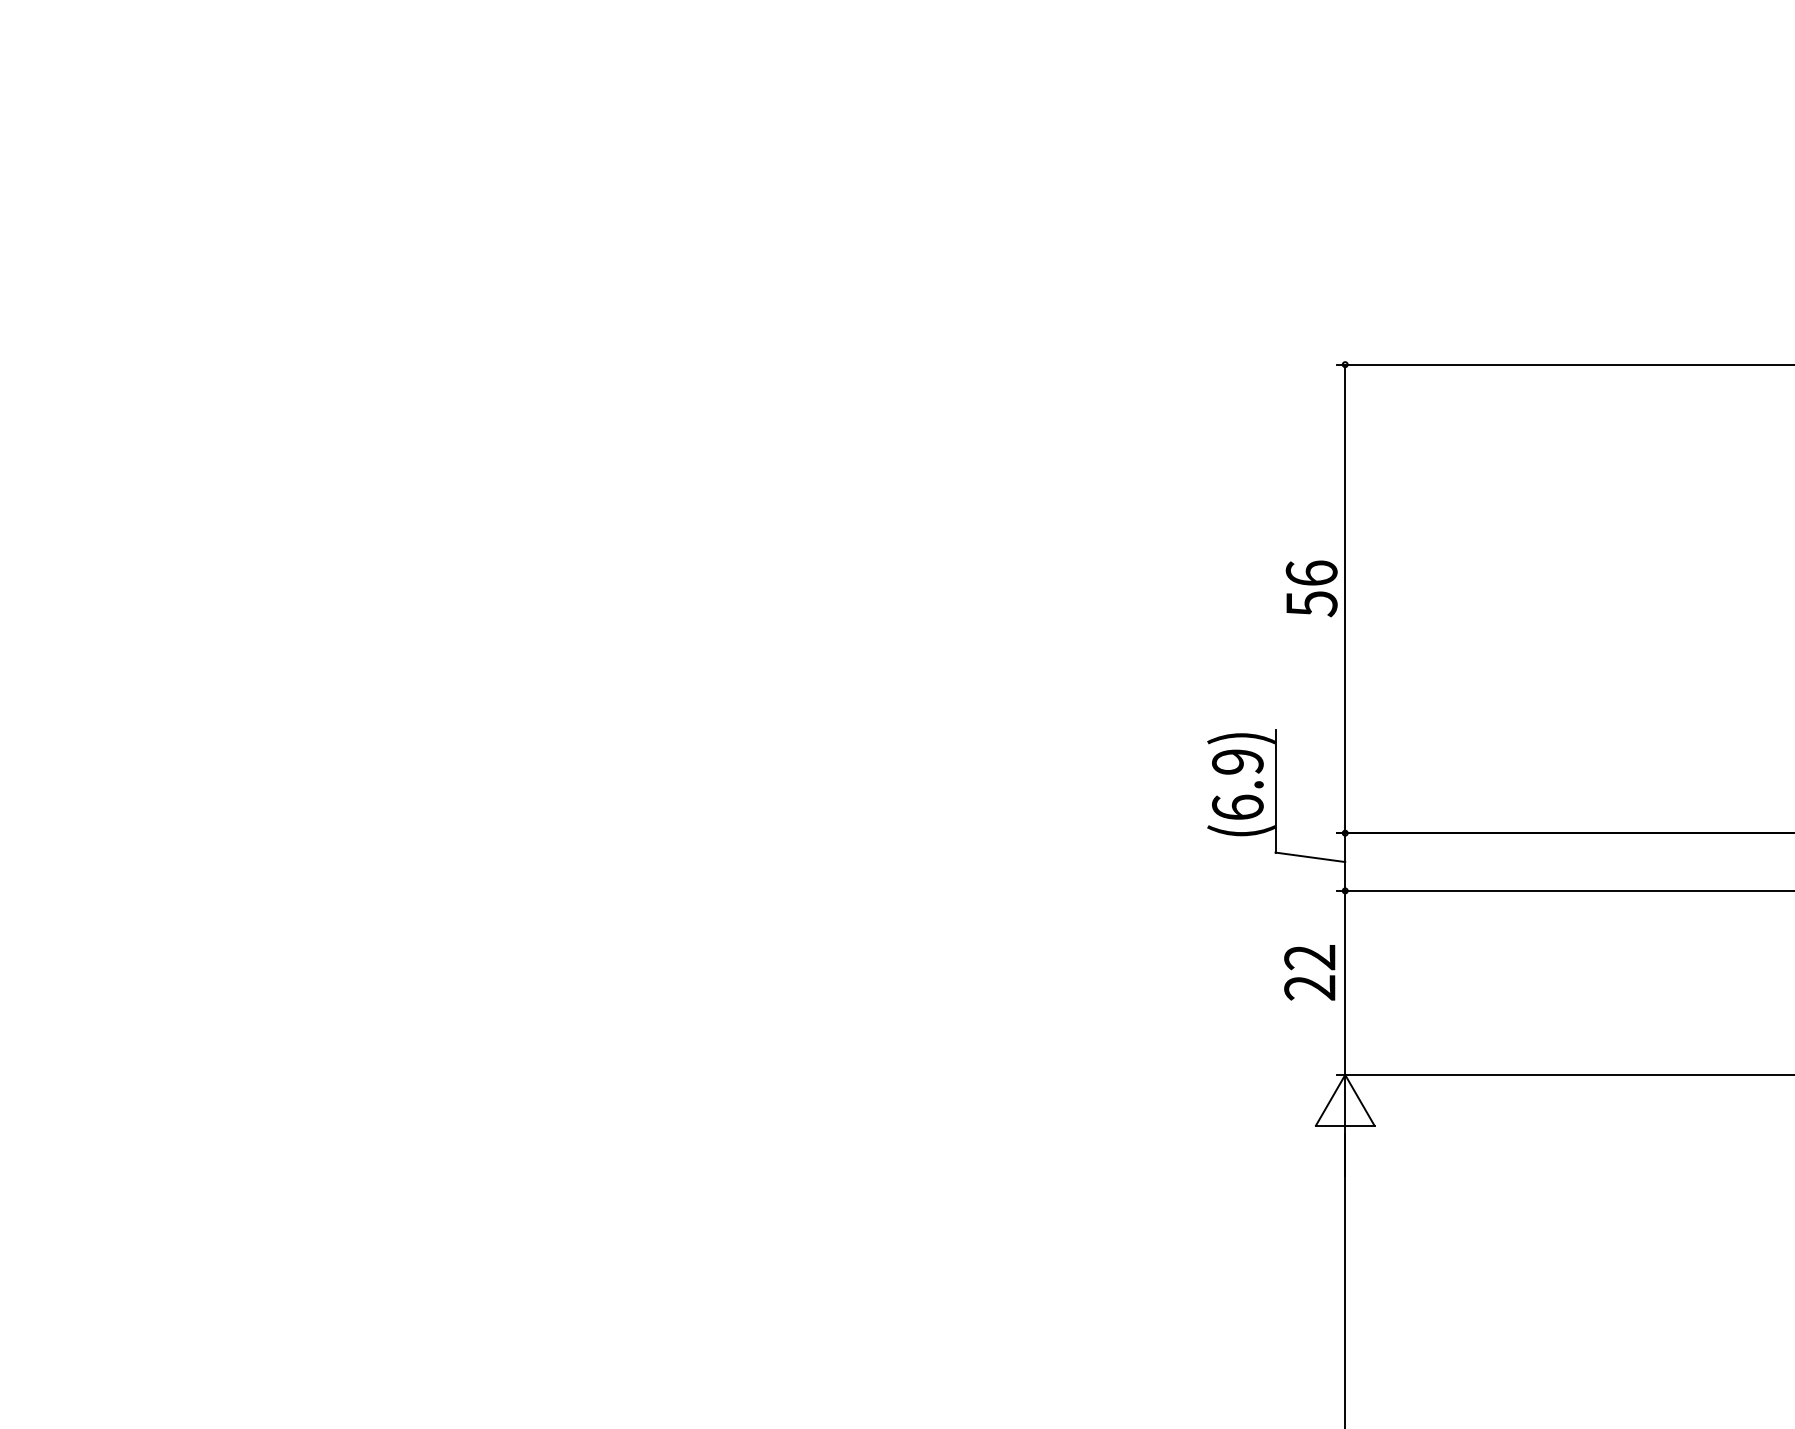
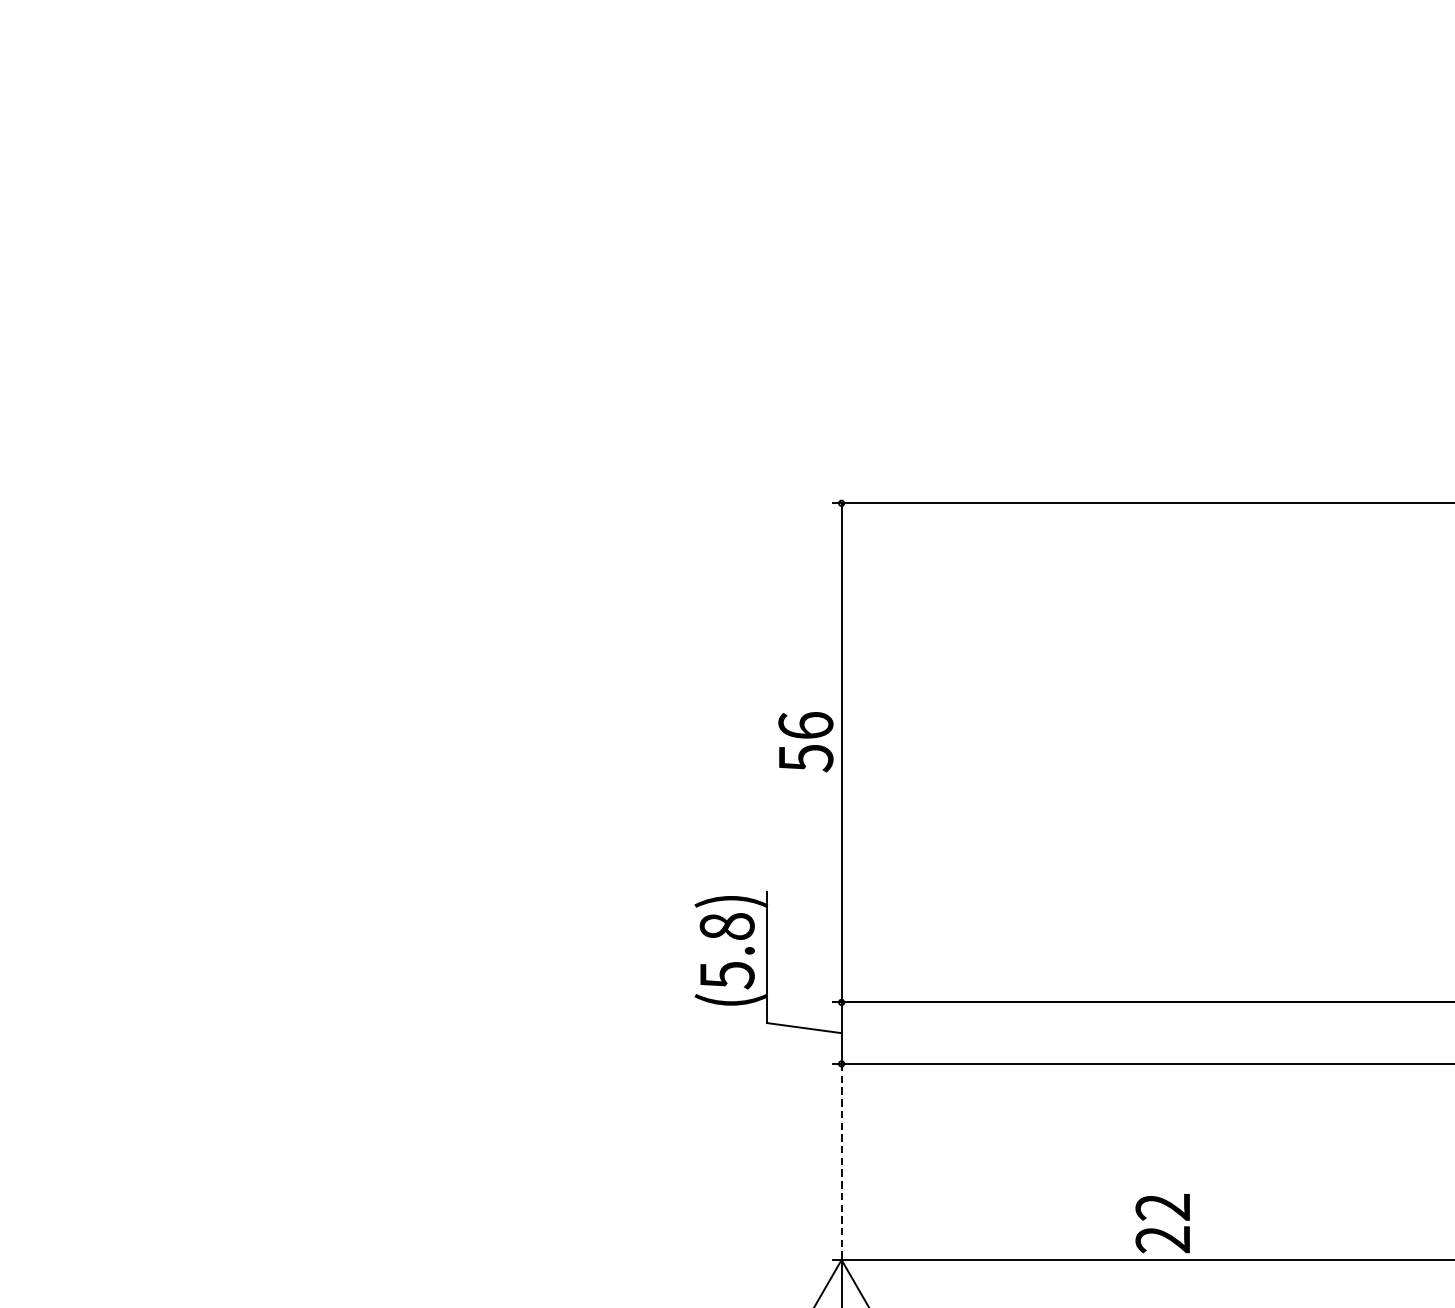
text: (1237, 785) -> (726, 951), (6.9) -> (5.8)
text: (1309, 972) -> (1162, 1223), moved
line: (1345, 983) -> (841, 1162), solid -> dashed

